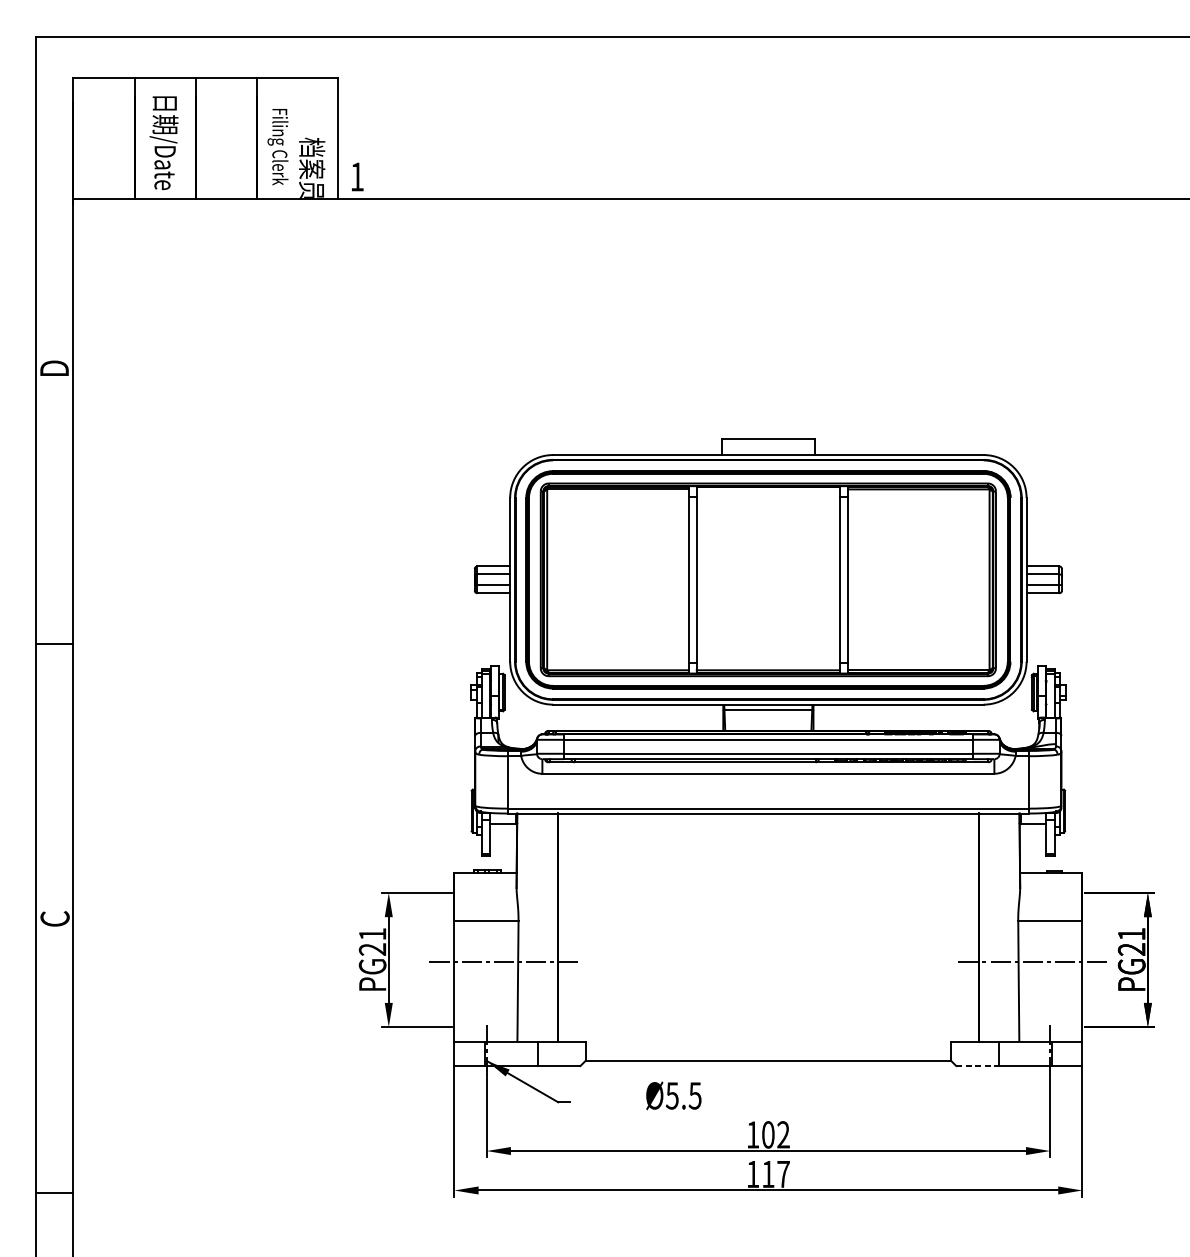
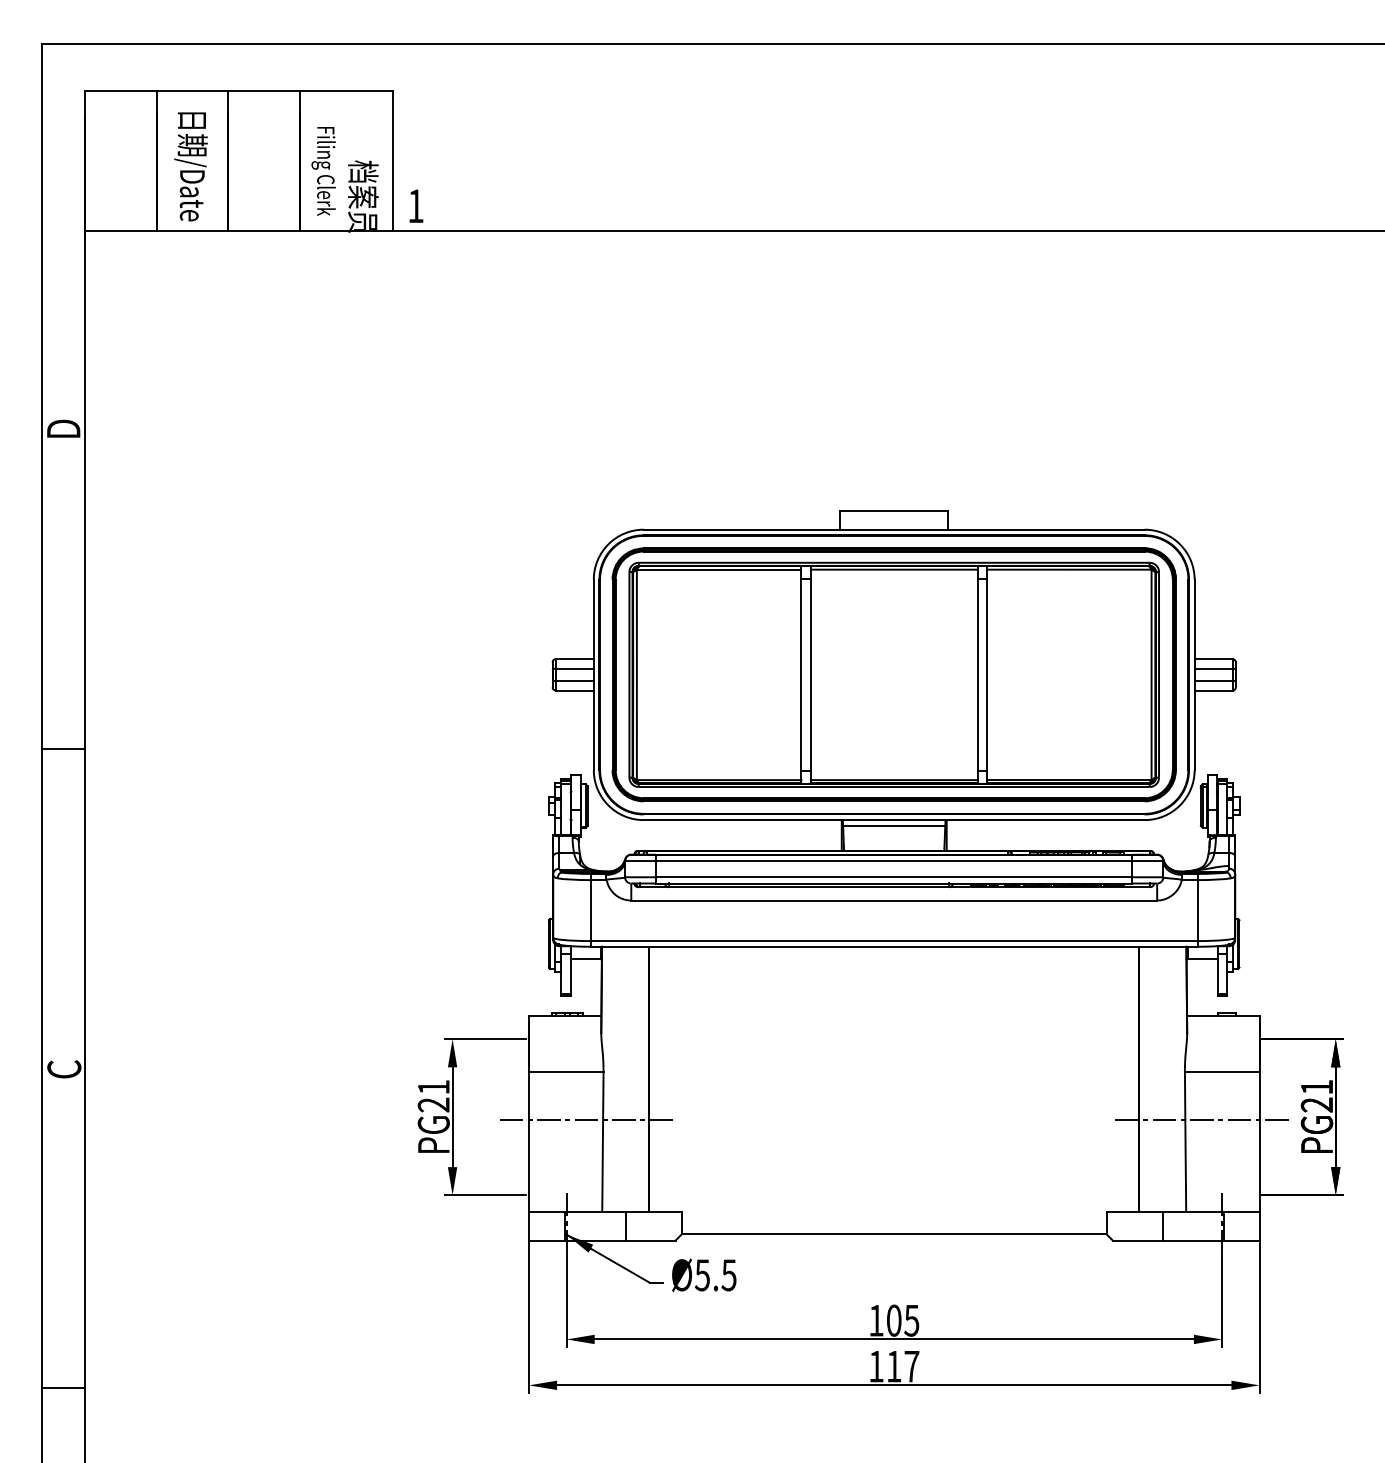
line: (767, 489) -> (893, 569), added
line: (977, 1065) -> (1137, 1240), dashed -> solid
text: (674, 1095) -> (704, 1274), moved
text: (783, 1134) -> (911, 1320), 102 -> 105

